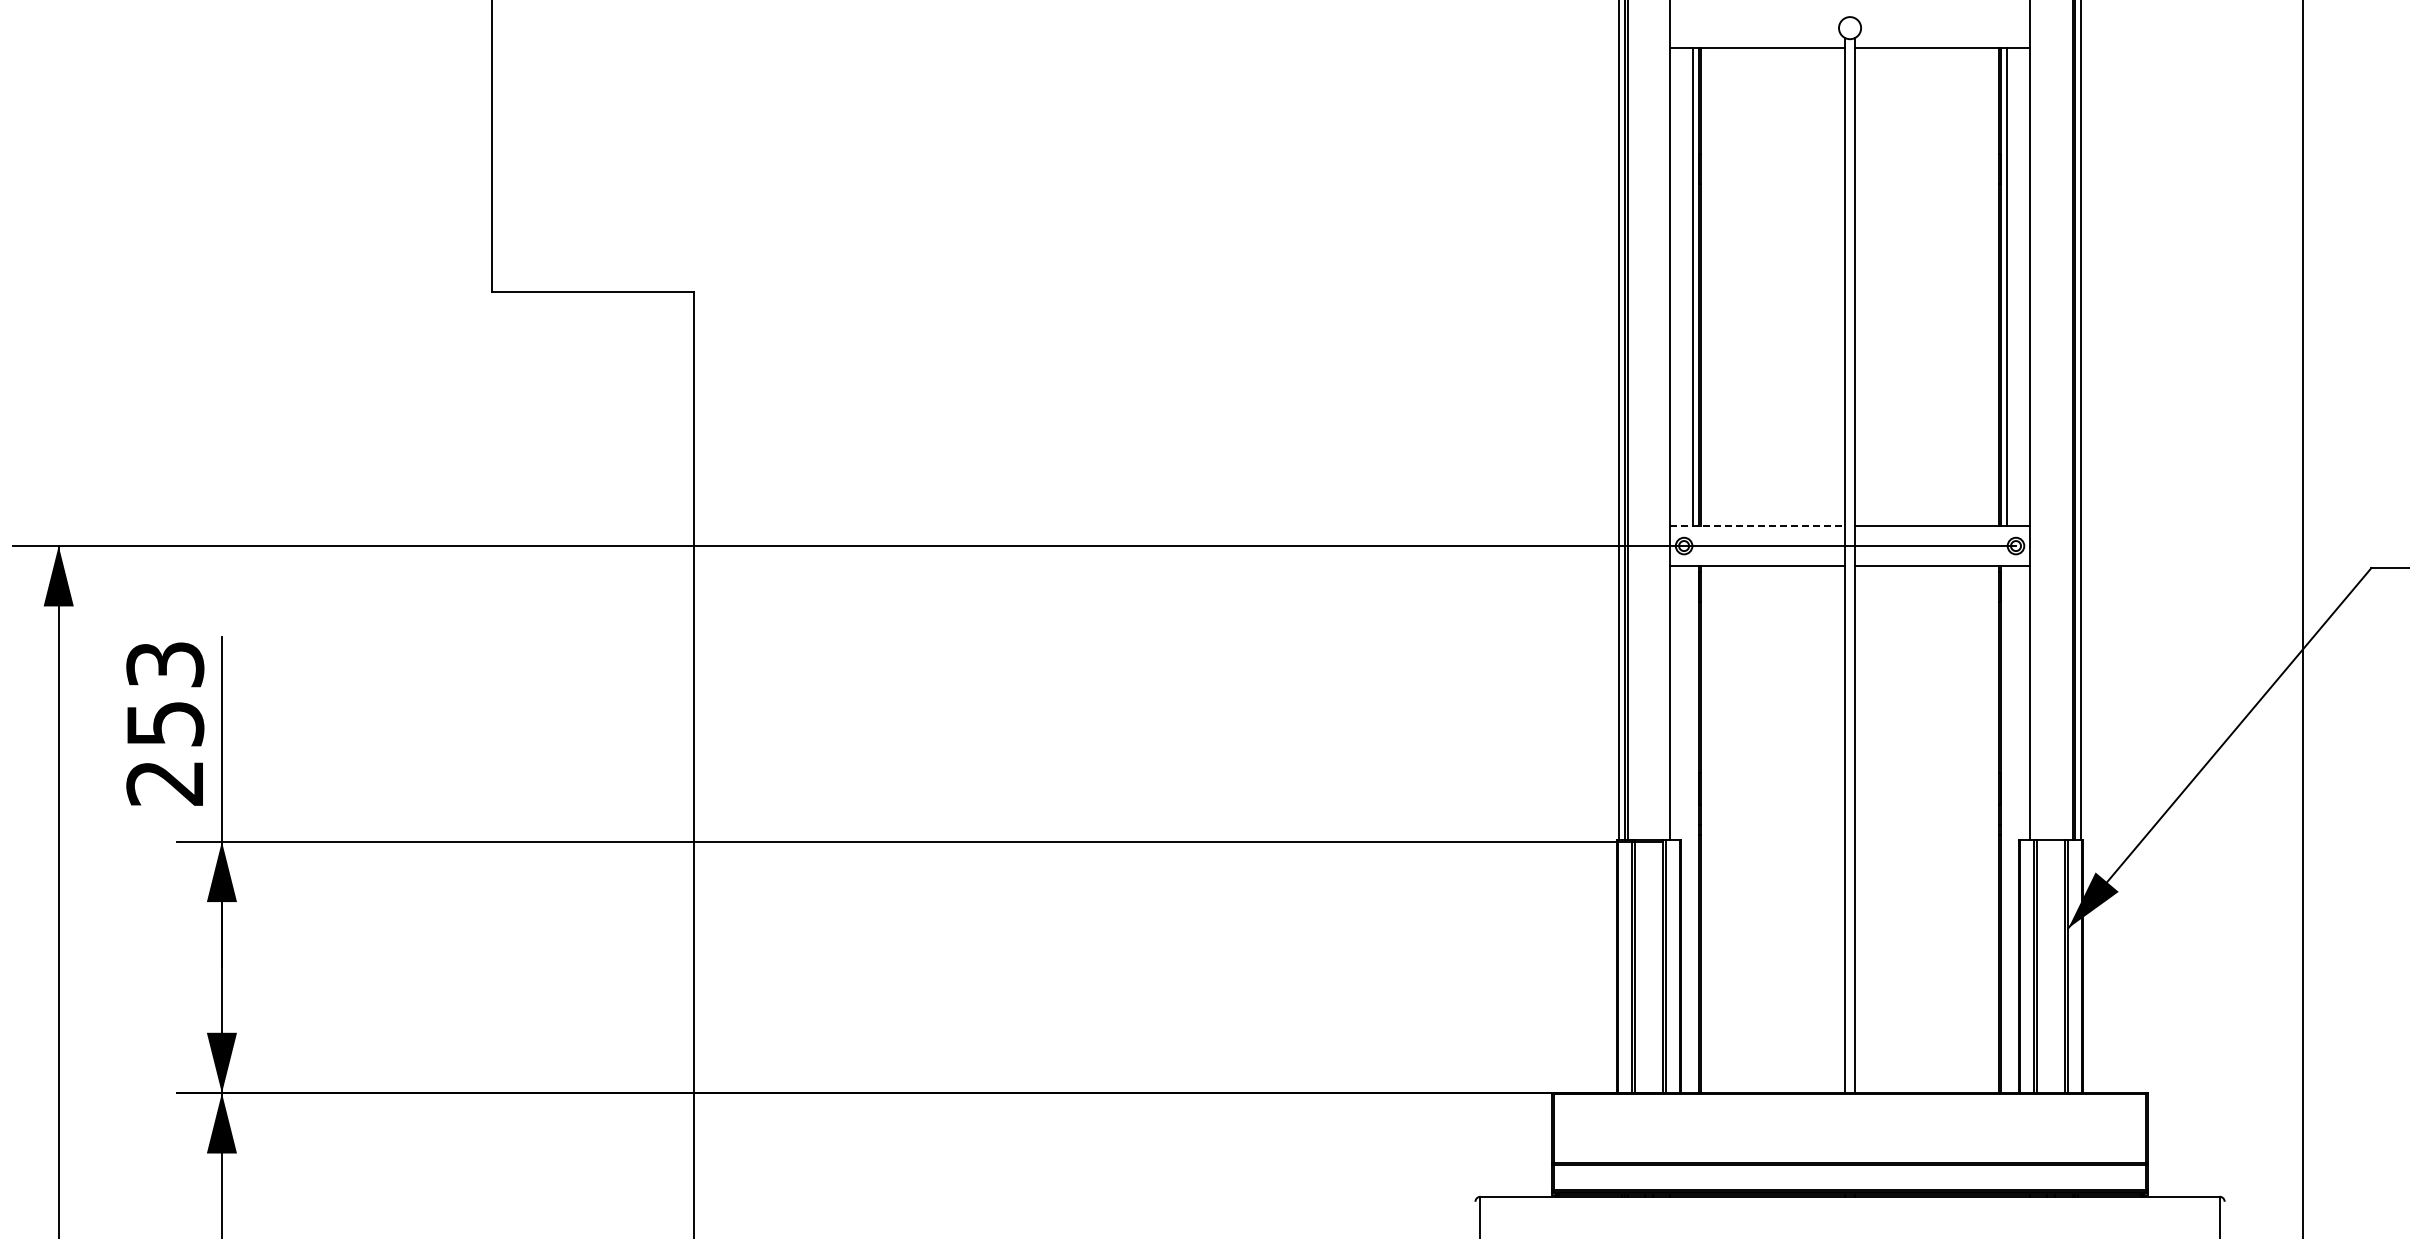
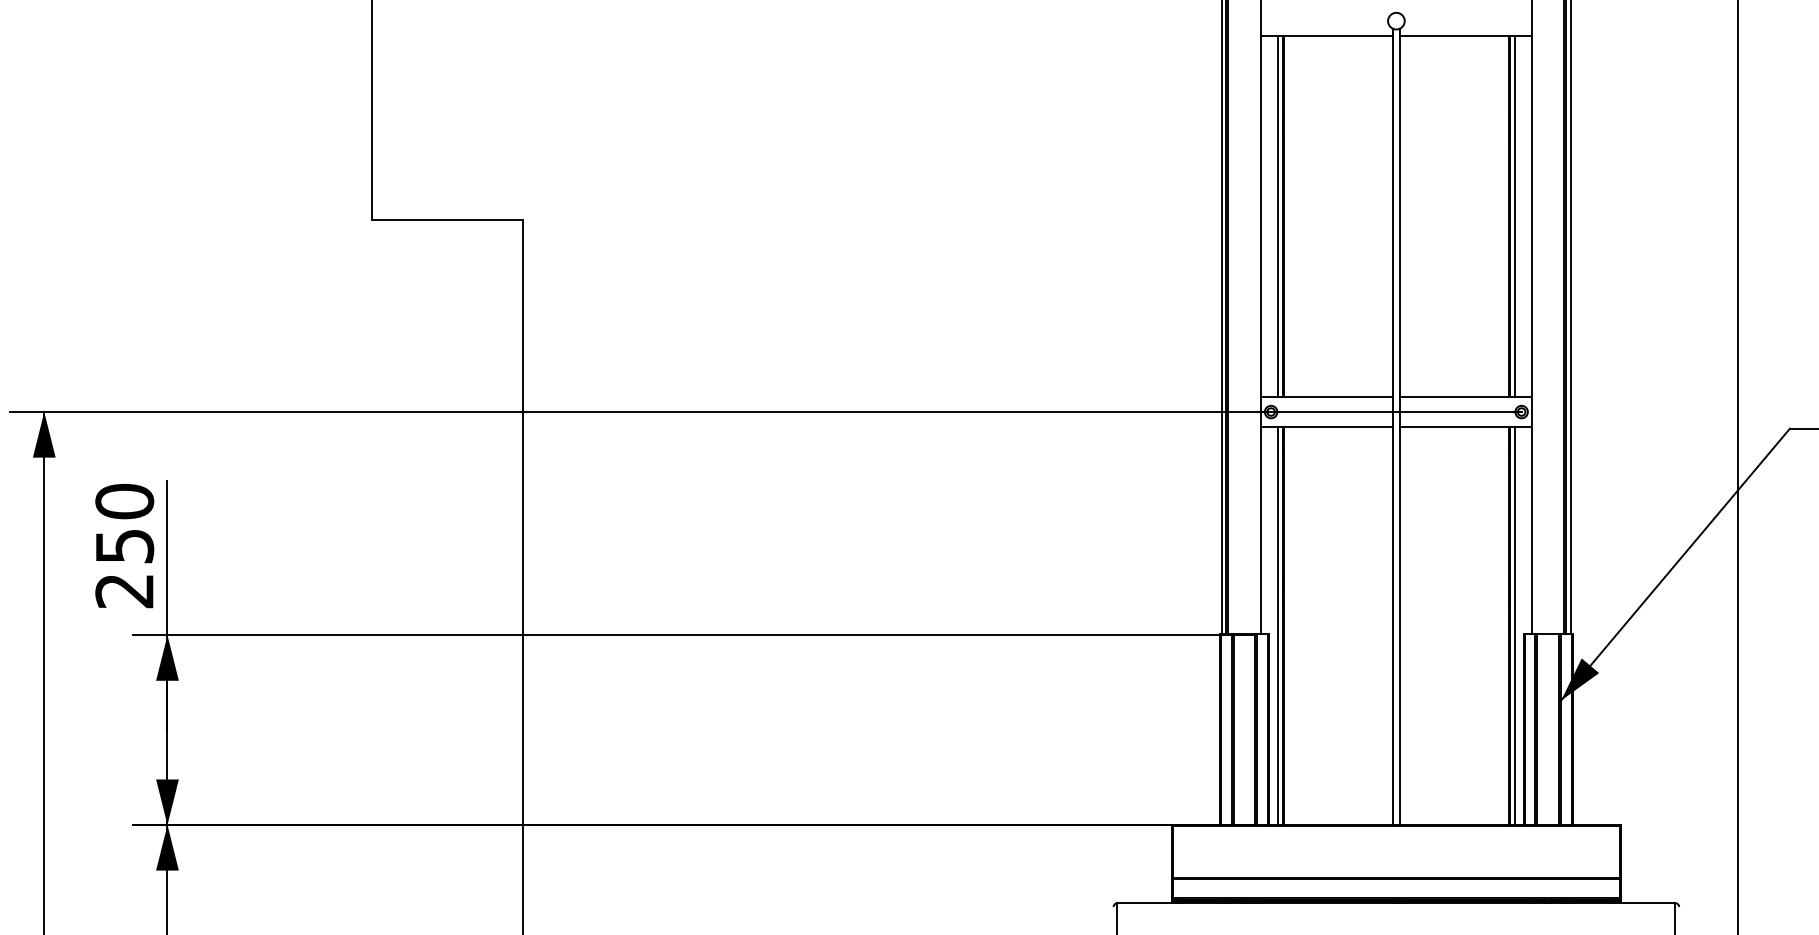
line: (1758, 525) -> (1327, 396), dashed -> solid
text: (165, 664) -> (124, 501), 253 -> 250
line: (1693, 829) -> (1278, 626), added
line: (2006, 829) -> (1514, 626), added

